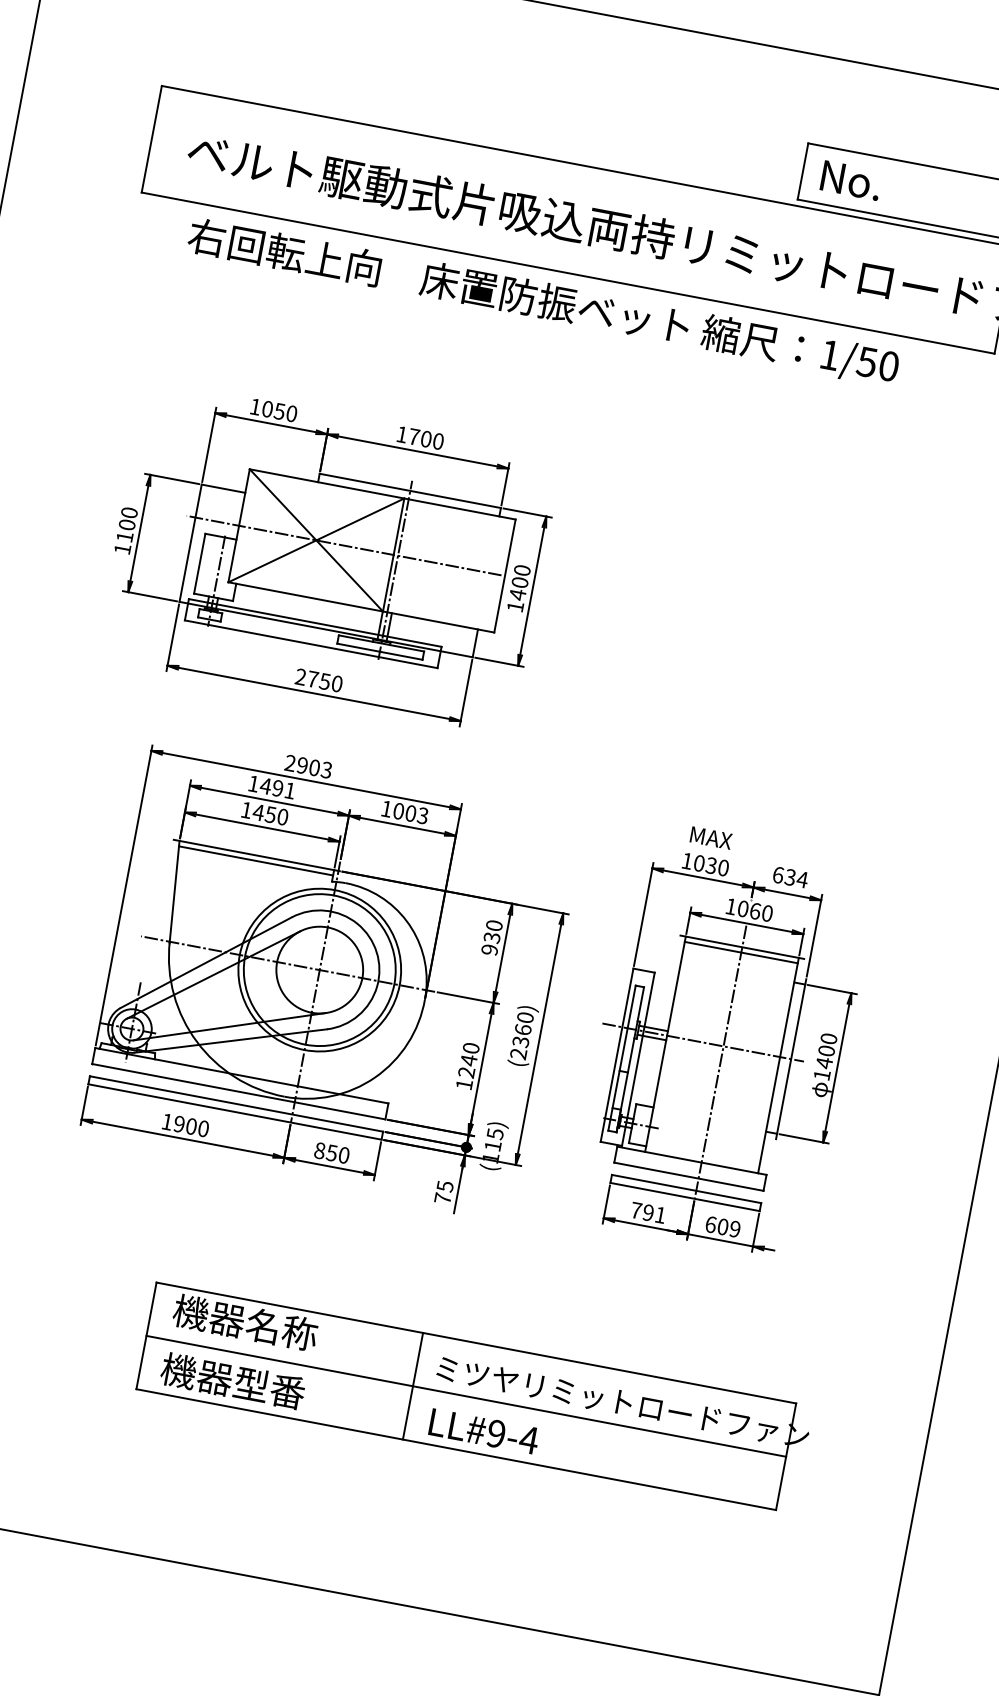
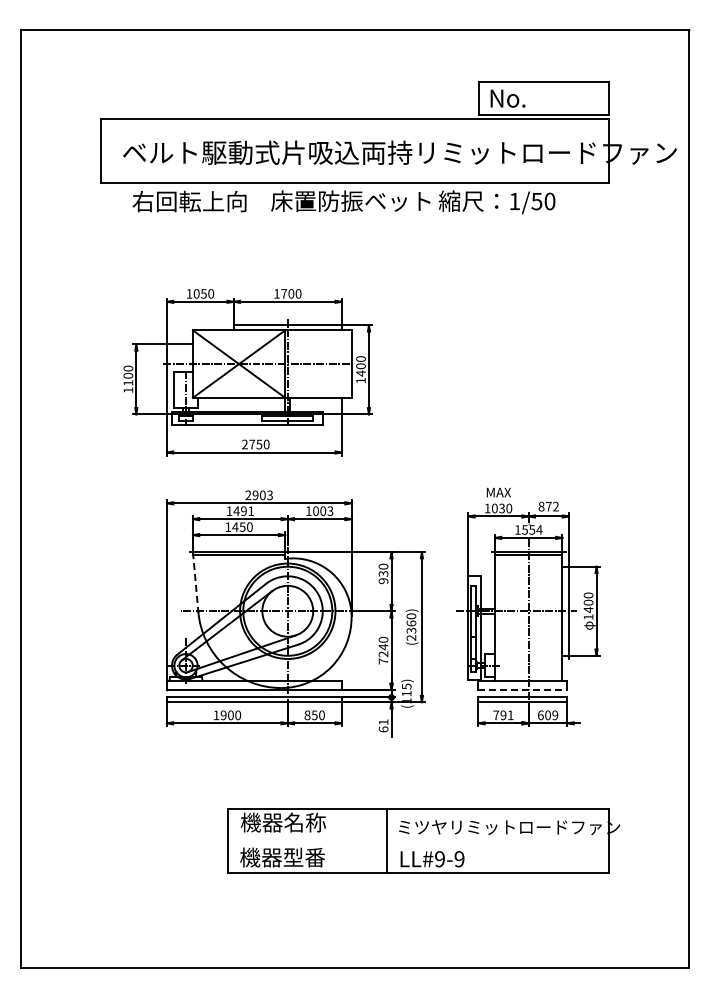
text: (789, 877) -> (548, 506), 634 -> 872
line: (174, 890) -> (195, 581), solid -> dashed
text: (755, 910) -> (532, 529), 1060 -> 1554
text: (464, 1084) -> (383, 661), 1240 -> 7240
line: (688, 1177) -> (522, 690), solid -> dashed
text: (444, 1191) -> (383, 725), 75 -> 61
line: (466, 1395) -> (418, 840), removed
text: (528, 1440) -> (459, 859), LL#9-4 -> LL#9-9

